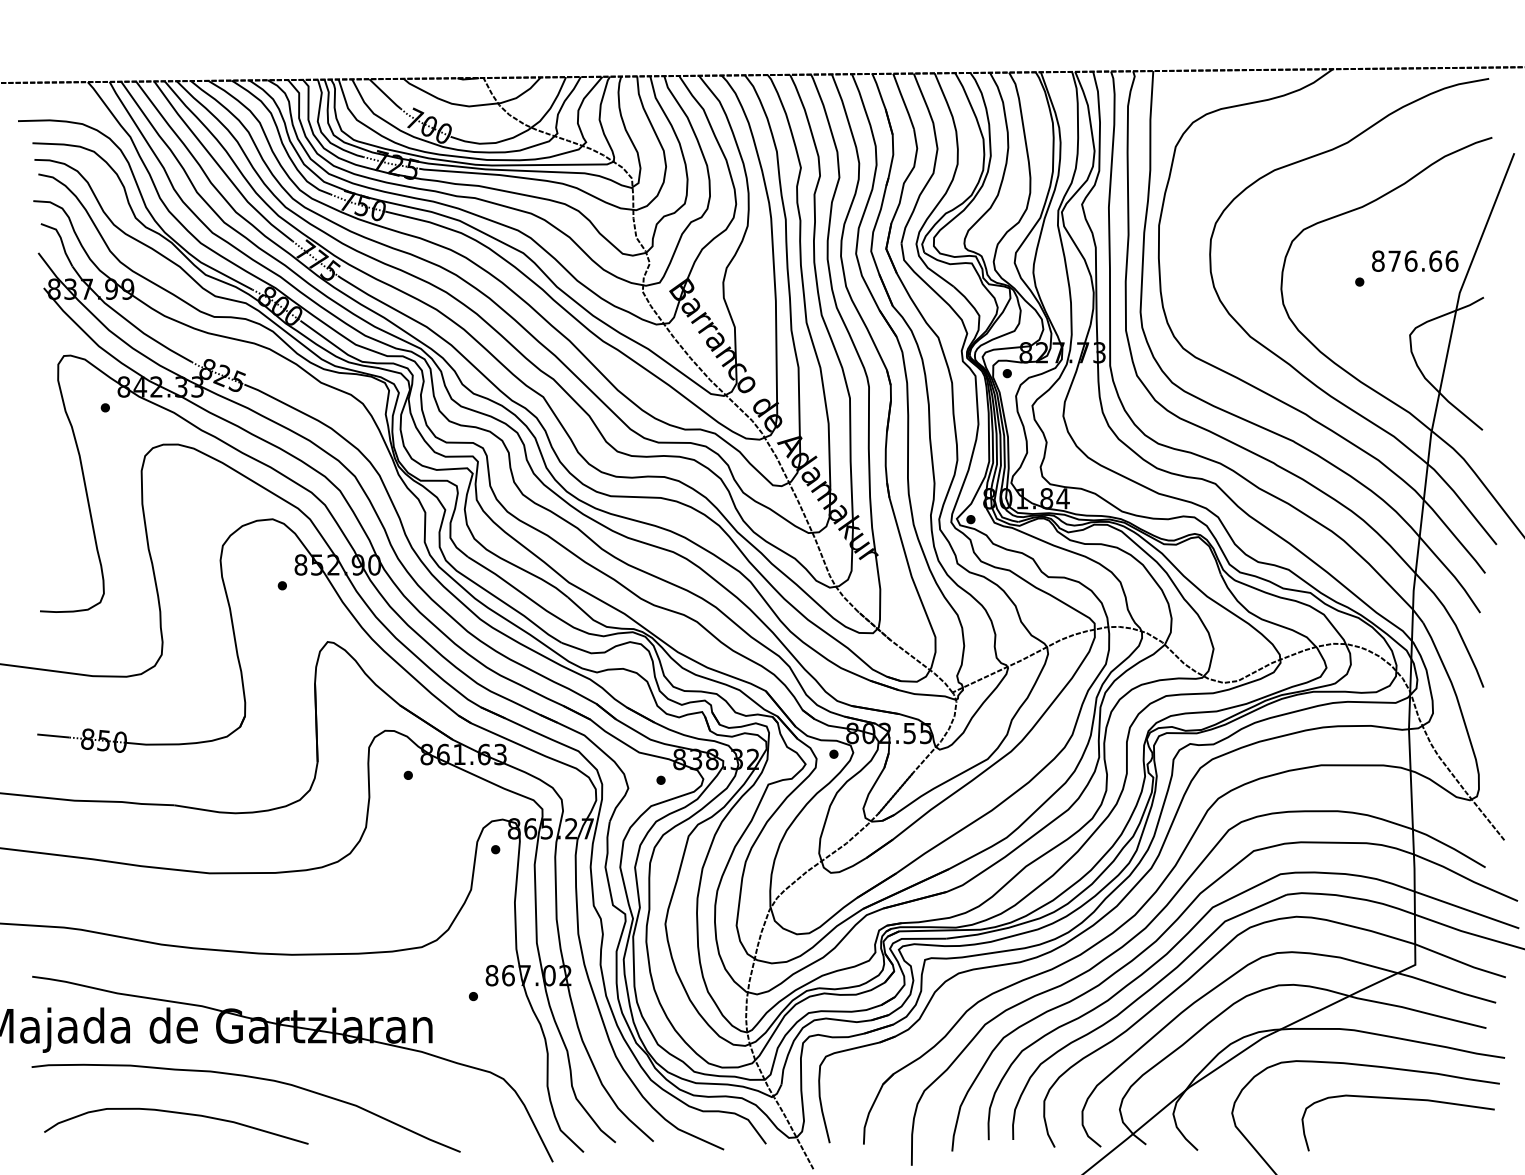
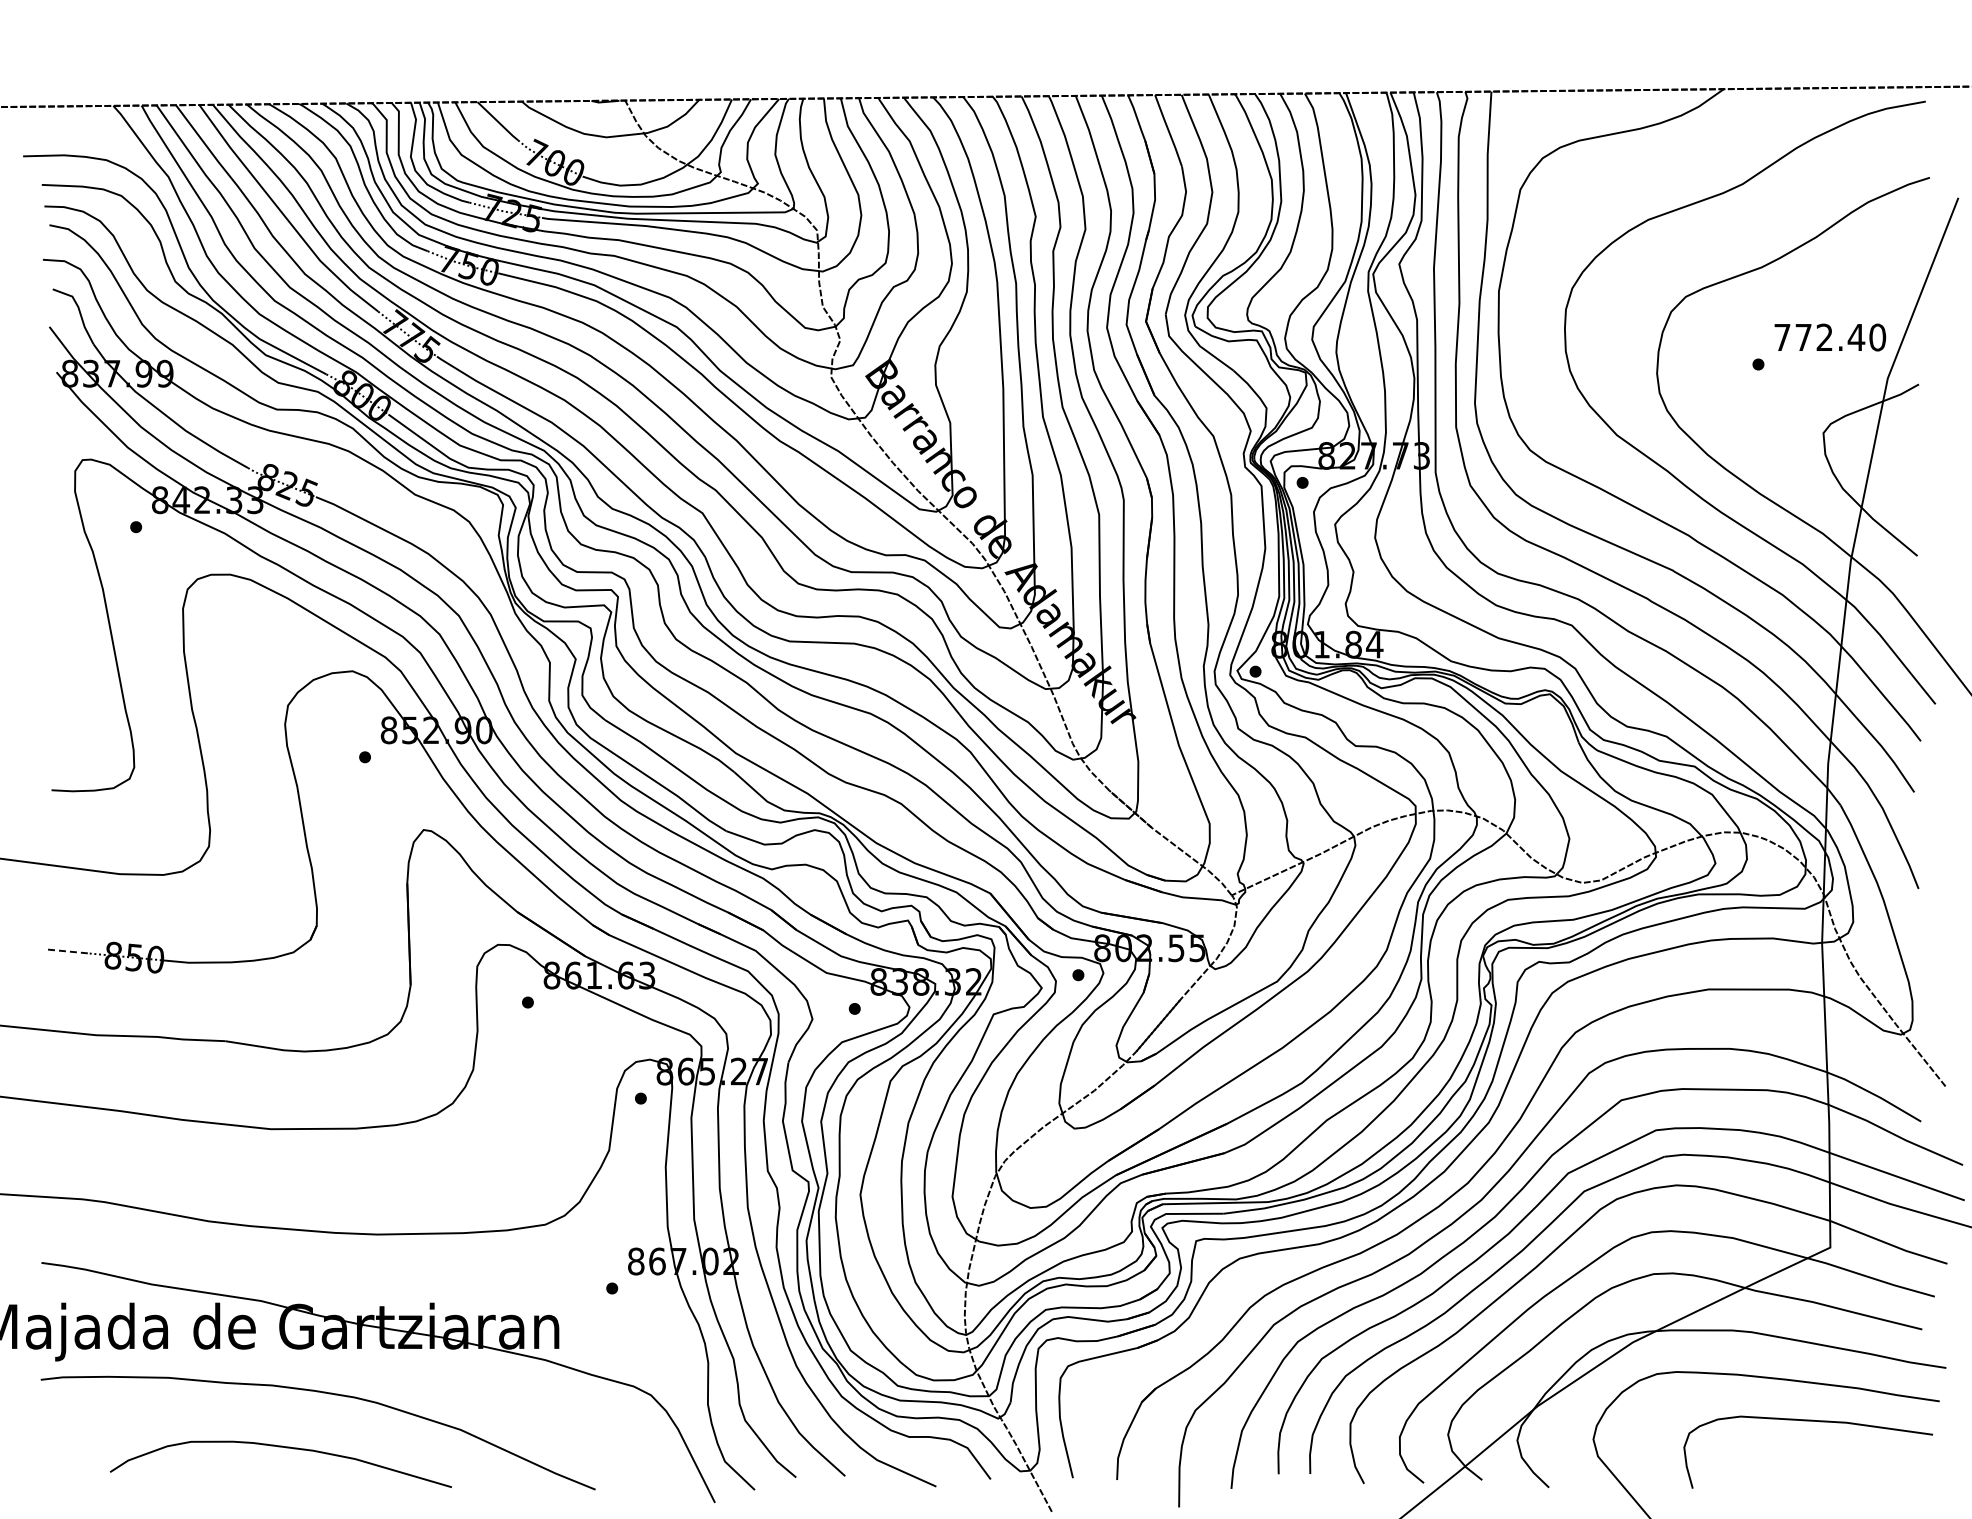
text: (1415, 261) -> (1830, 337), 876.66 -> 772.40
line: (53, 735) -> (68, 951), solid -> dashed
curve: (176, 1113) -> (280, 1447), moved

